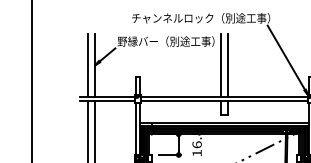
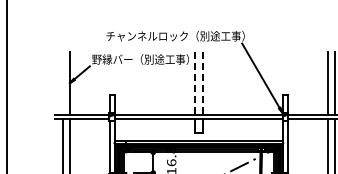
line: (87, 64) -> (62, 82), removed
line: (220, 65) -> (195, 83), solid -> dashed
line: (227, 65) -> (202, 83), solid -> dashed

